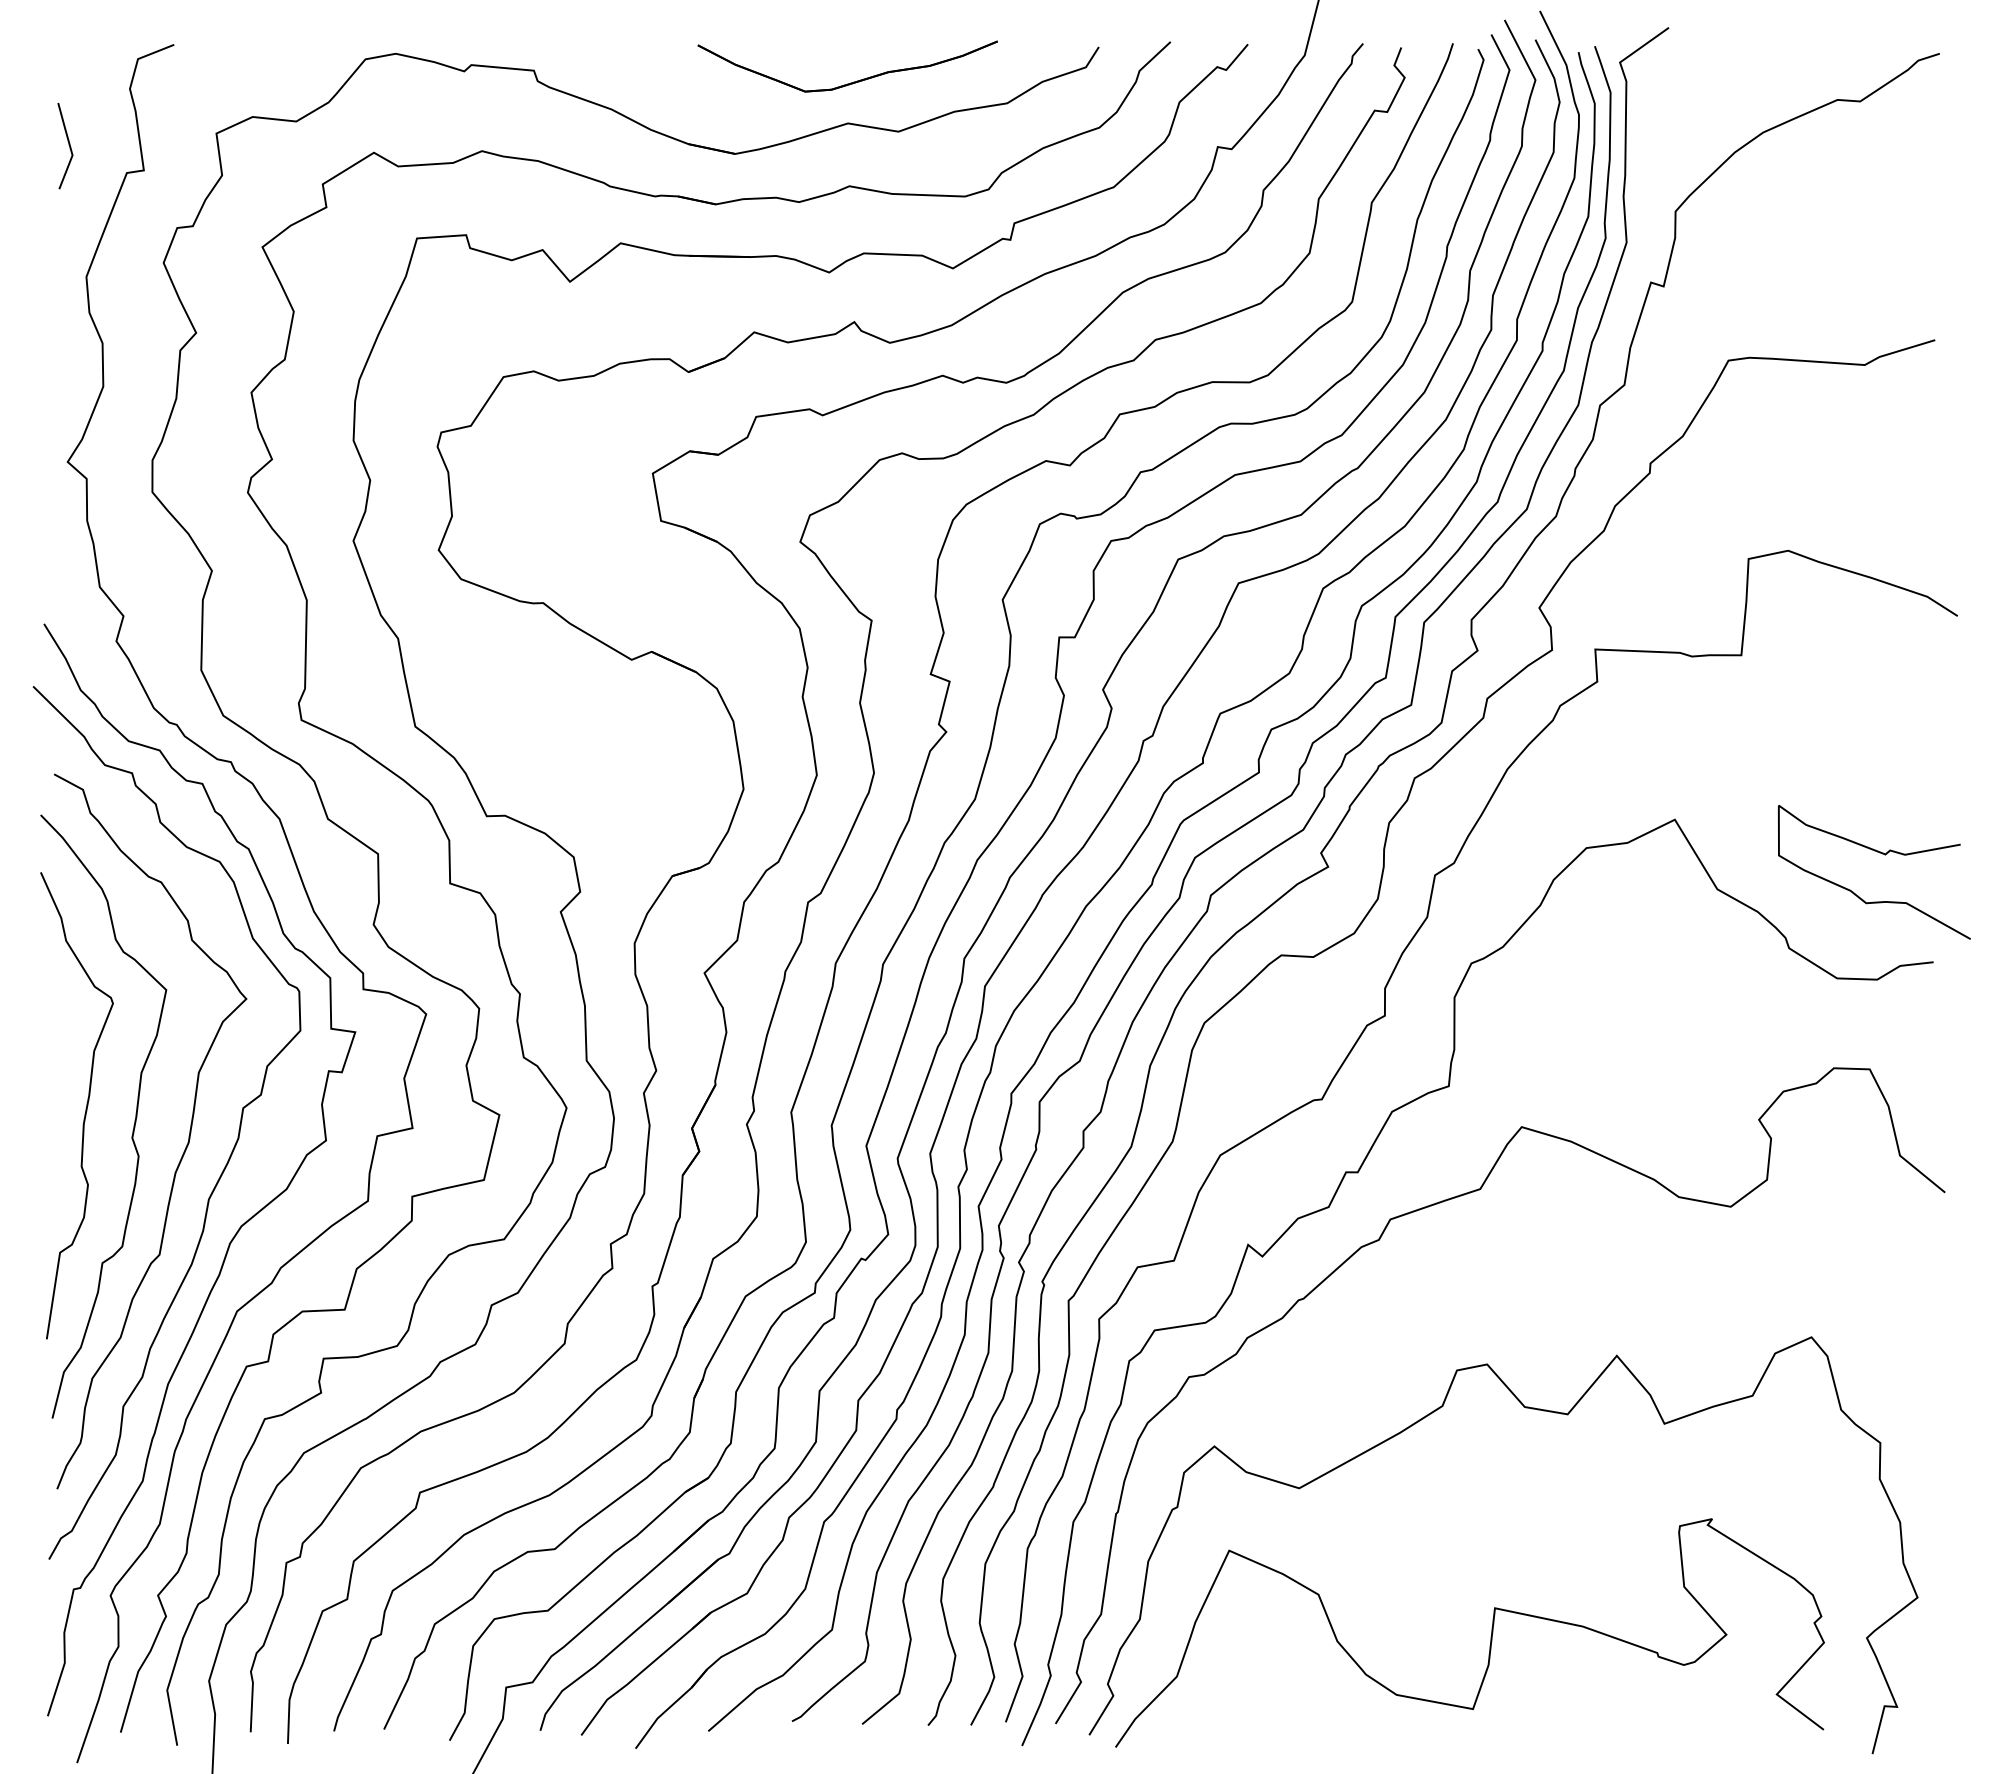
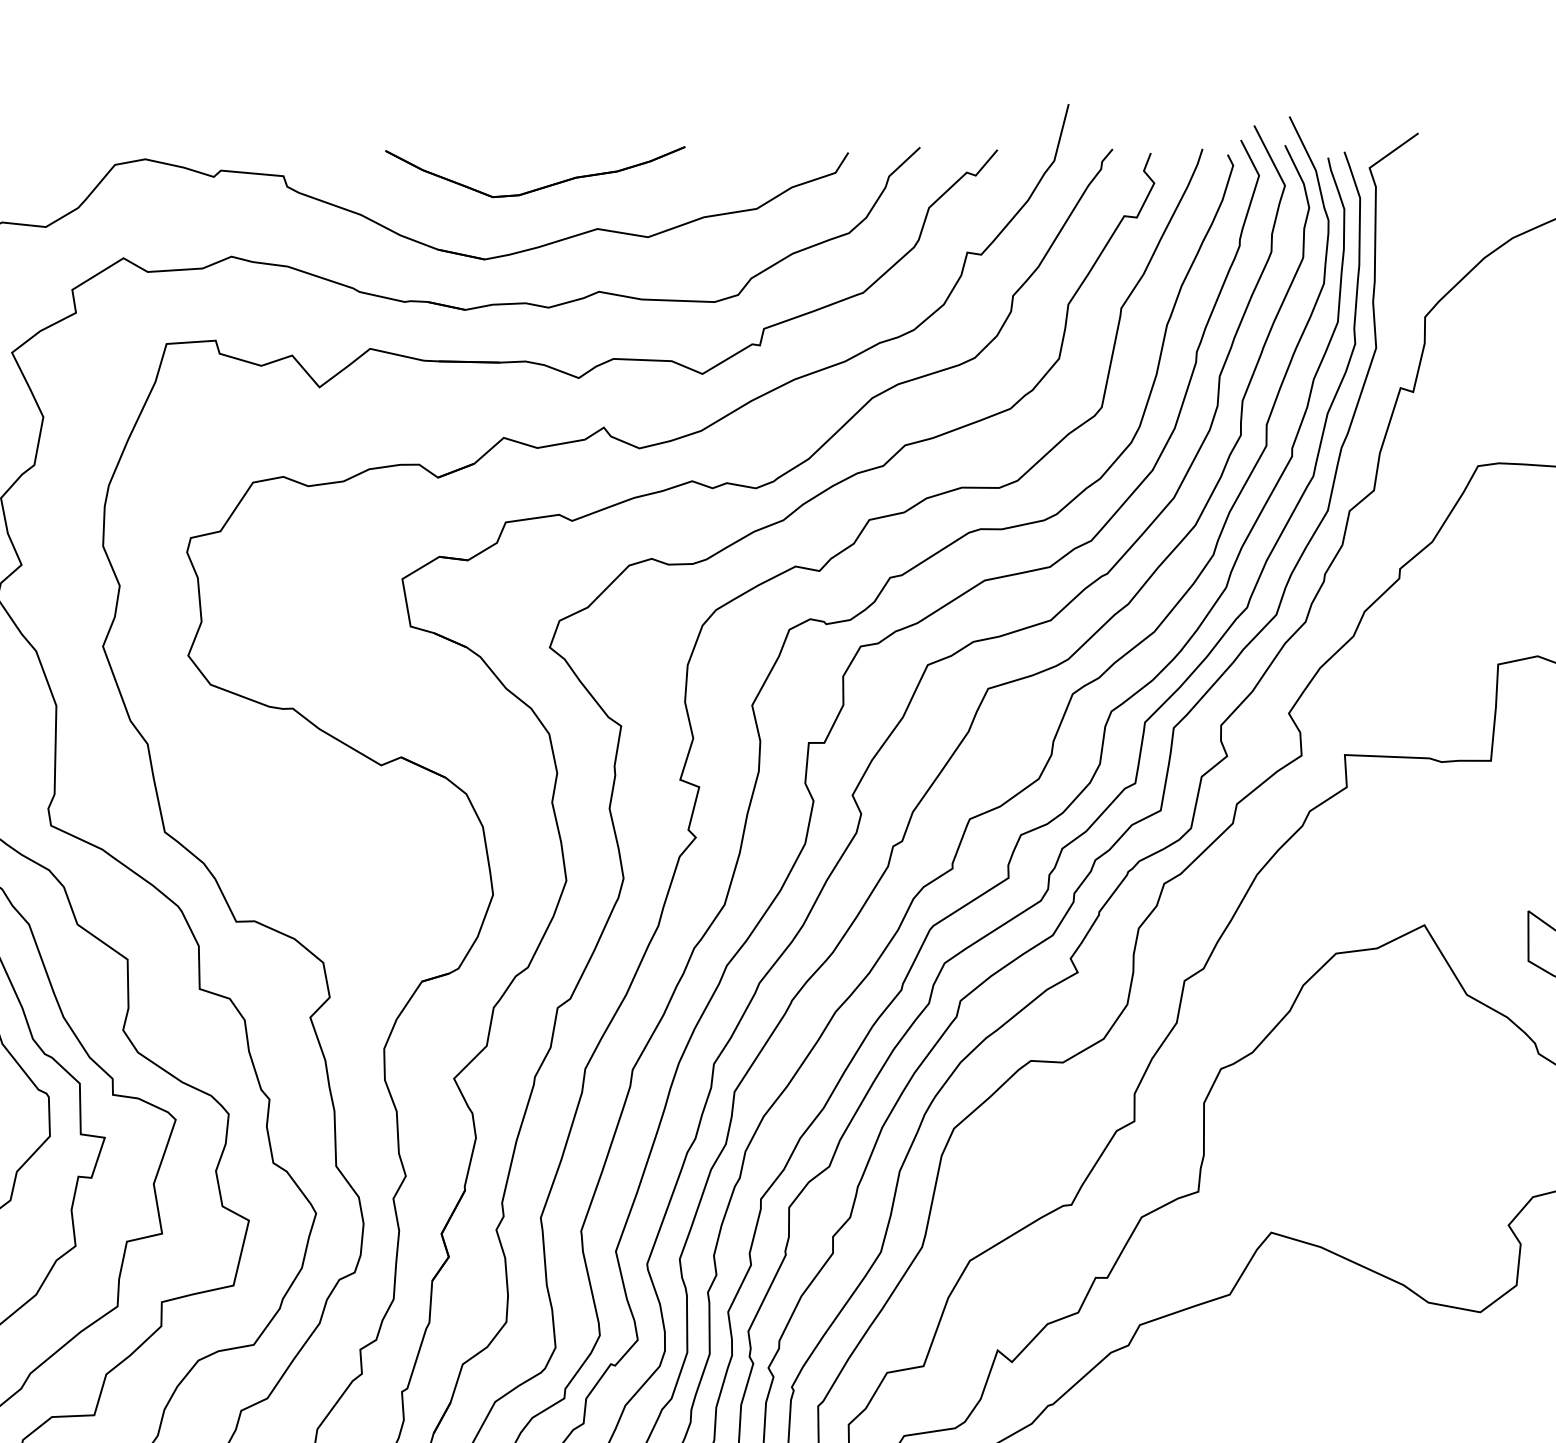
part: (853, 81) -> (541, 187), moved

